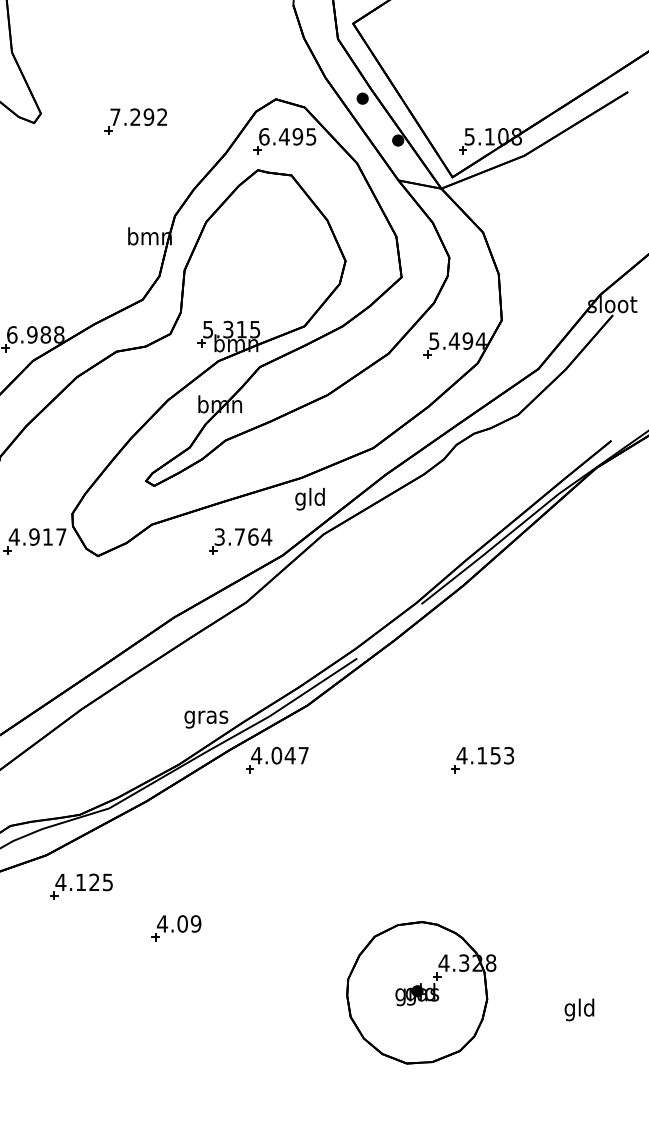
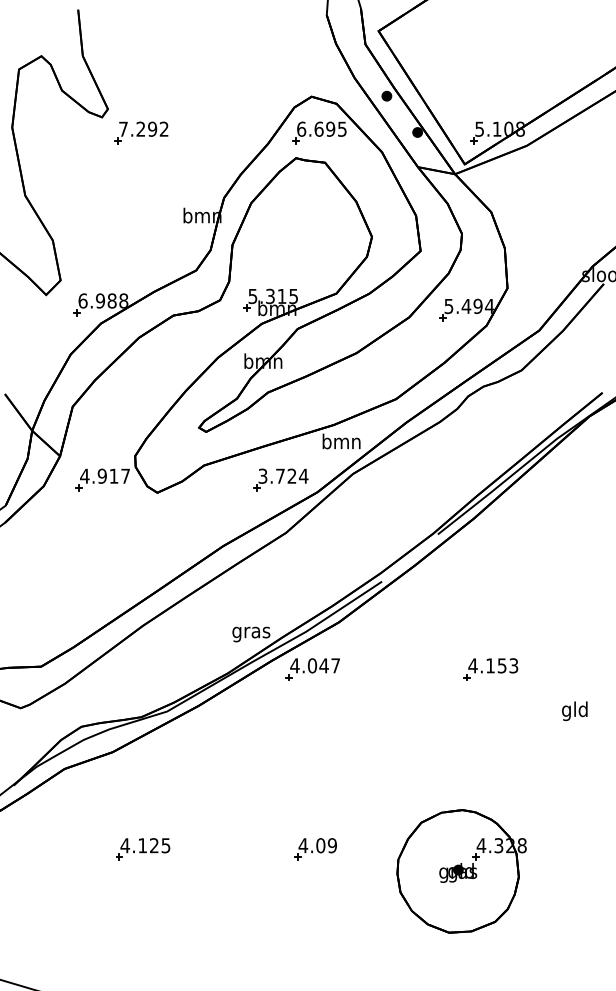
part: (136, 120) -> (141, 132), moved
text: (283, 135) -> (318, 128), 6.495 -> 6.695
text: (310, 499) -> (341, 443), gld -> bmn
text: (252, 536) -> (291, 475), 3.764 -> 3.724
part: (81, 886) -> (143, 849), moved
part: (176, 928) -> (315, 849), moved
part: (421, 992) -> (461, 871), moved
text: (579, 1009) -> (574, 710), moved

